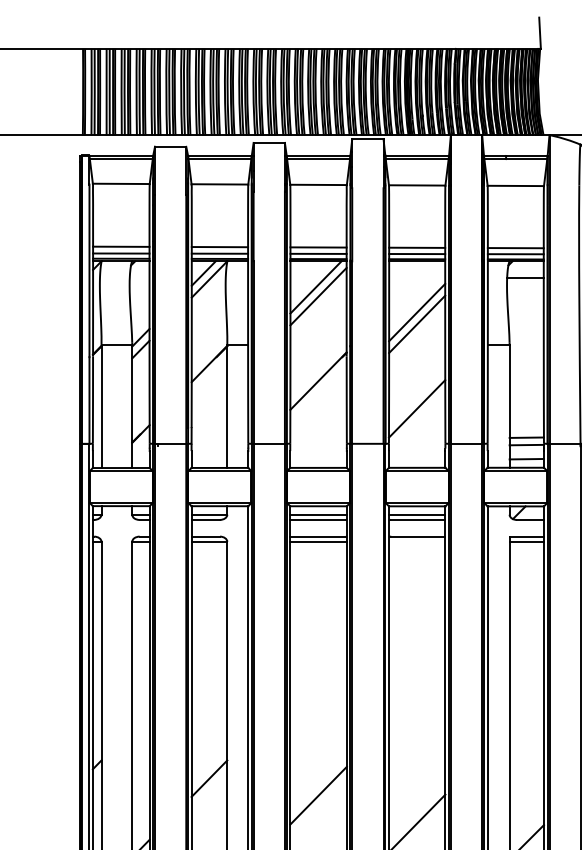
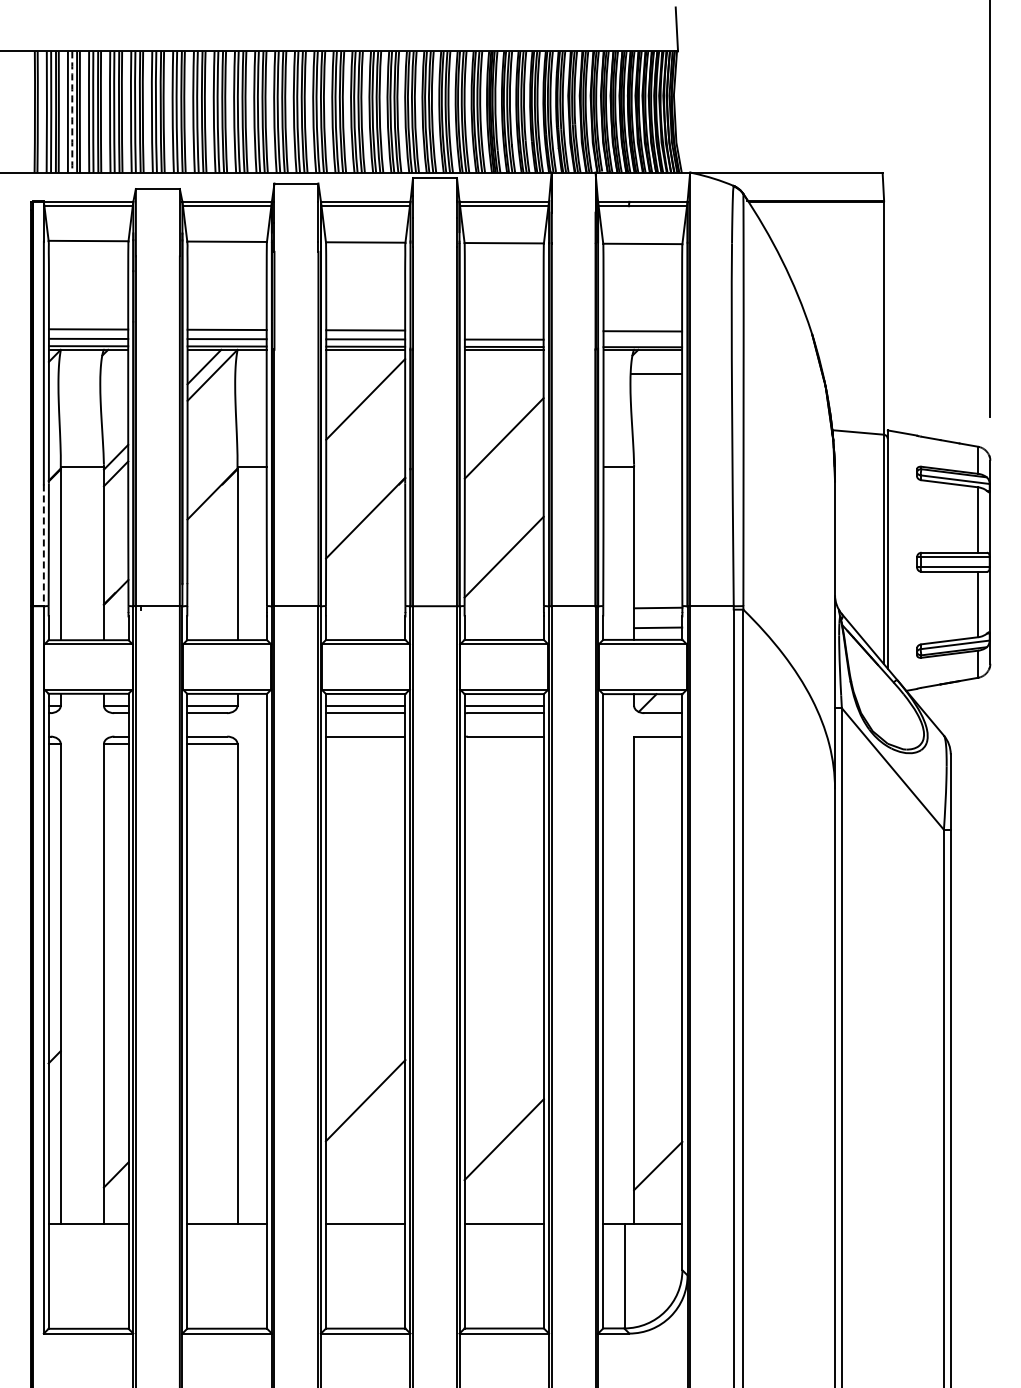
arc: (109, 92) -> (72, 112), solid -> dashed
line: (416, 247) -> (503, 330), removed
line: (515, 253) -> (642, 339), removed
line: (315, 287) -> (361, 386), removed
line: (416, 312) -> (503, 421), removed
line: (89, 400) -> (43, 545), solid -> dashed
line: (526, 437) -> (658, 597), removed
line: (318, 541) -> (365, 743), removed
line: (526, 541) -> (658, 743), removed
line: (209, 778) -> (212, 1076), removed

